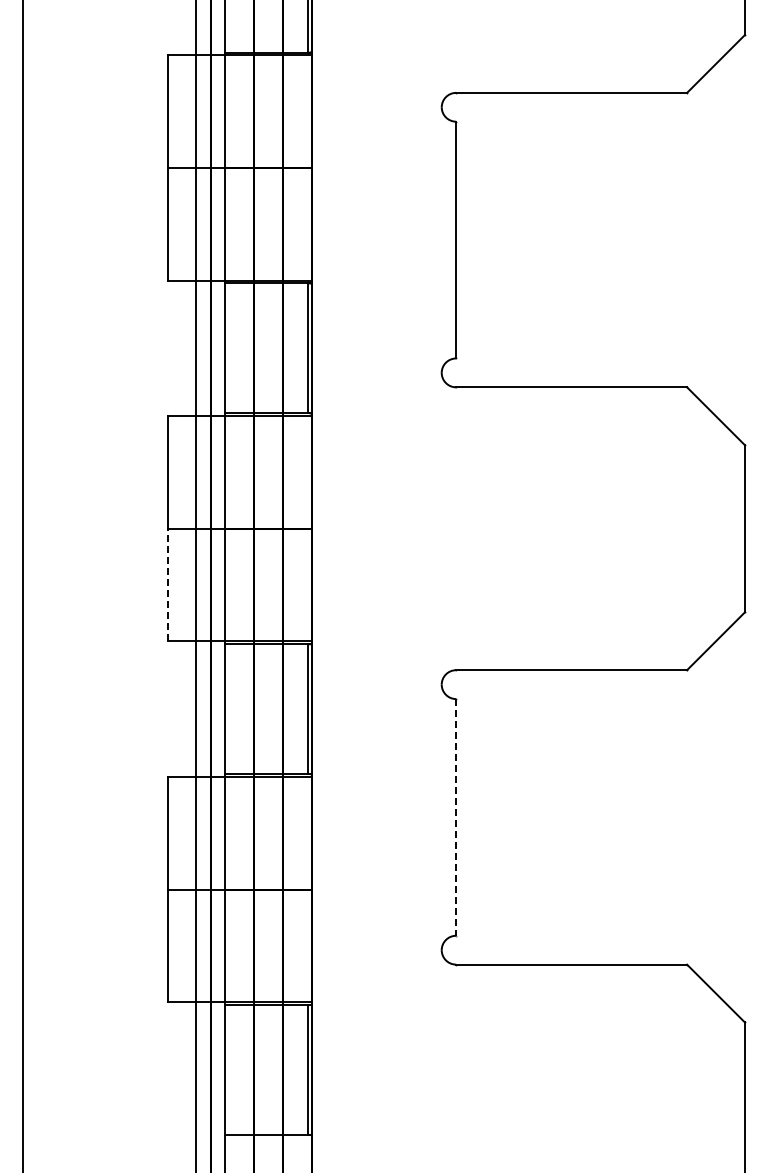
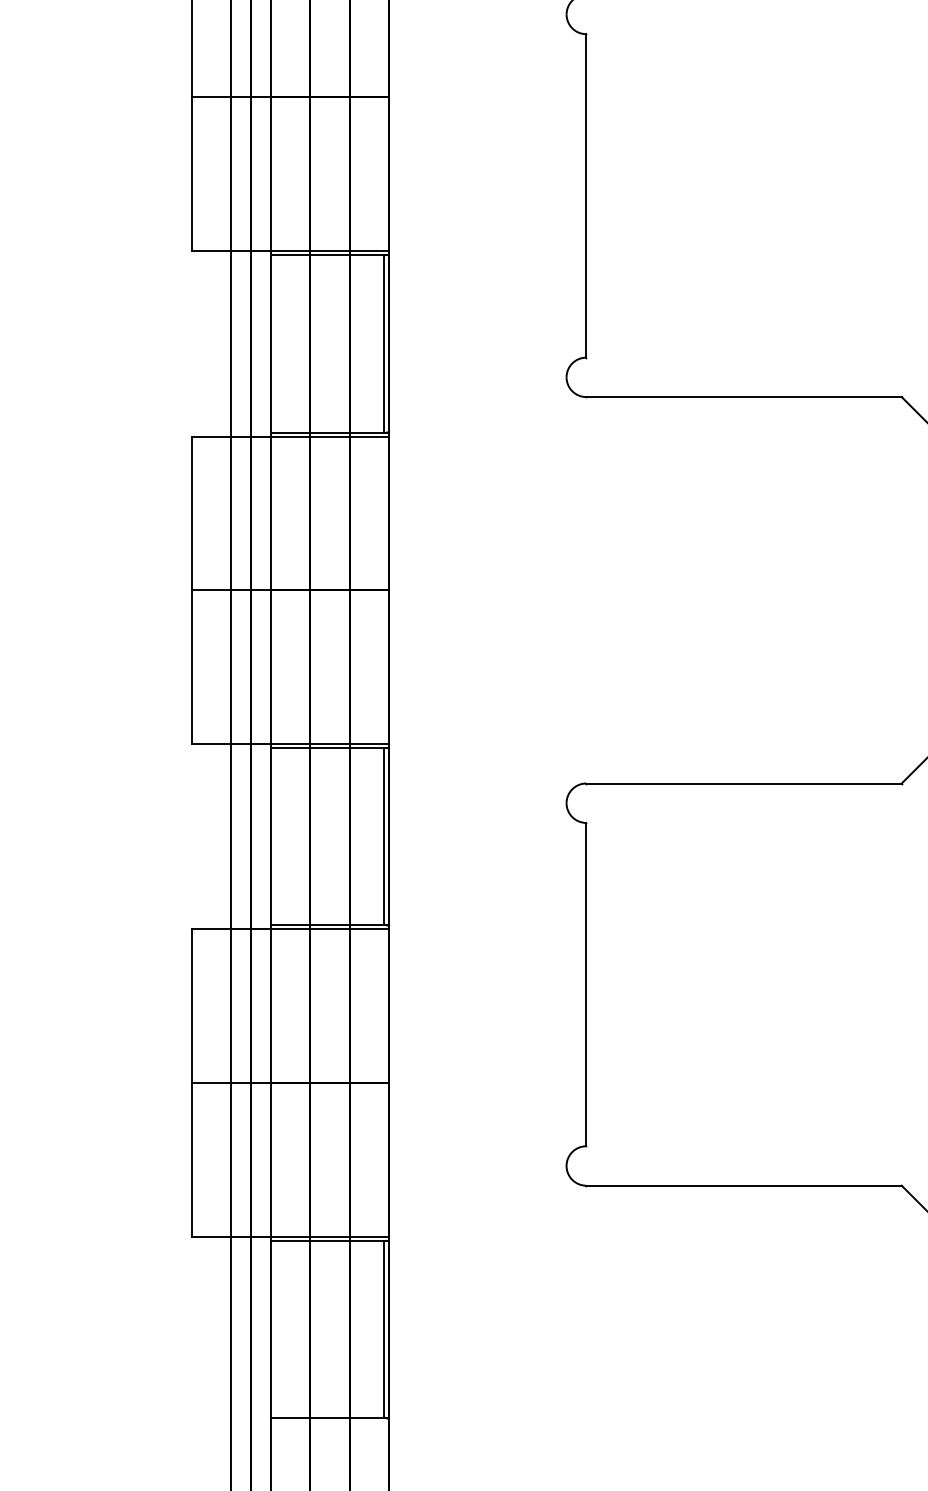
line: (167, 584) -> (191, 666), dashed -> solid
line: (456, 817) -> (586, 984), dashed -> solid

